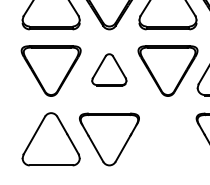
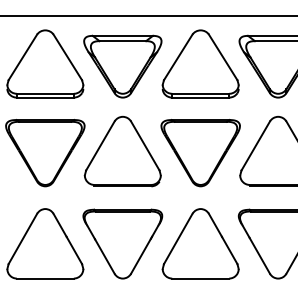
part: (109, 69) -> (122, 151), size x1.67
part: (167, 139) -> (200, 243), added

